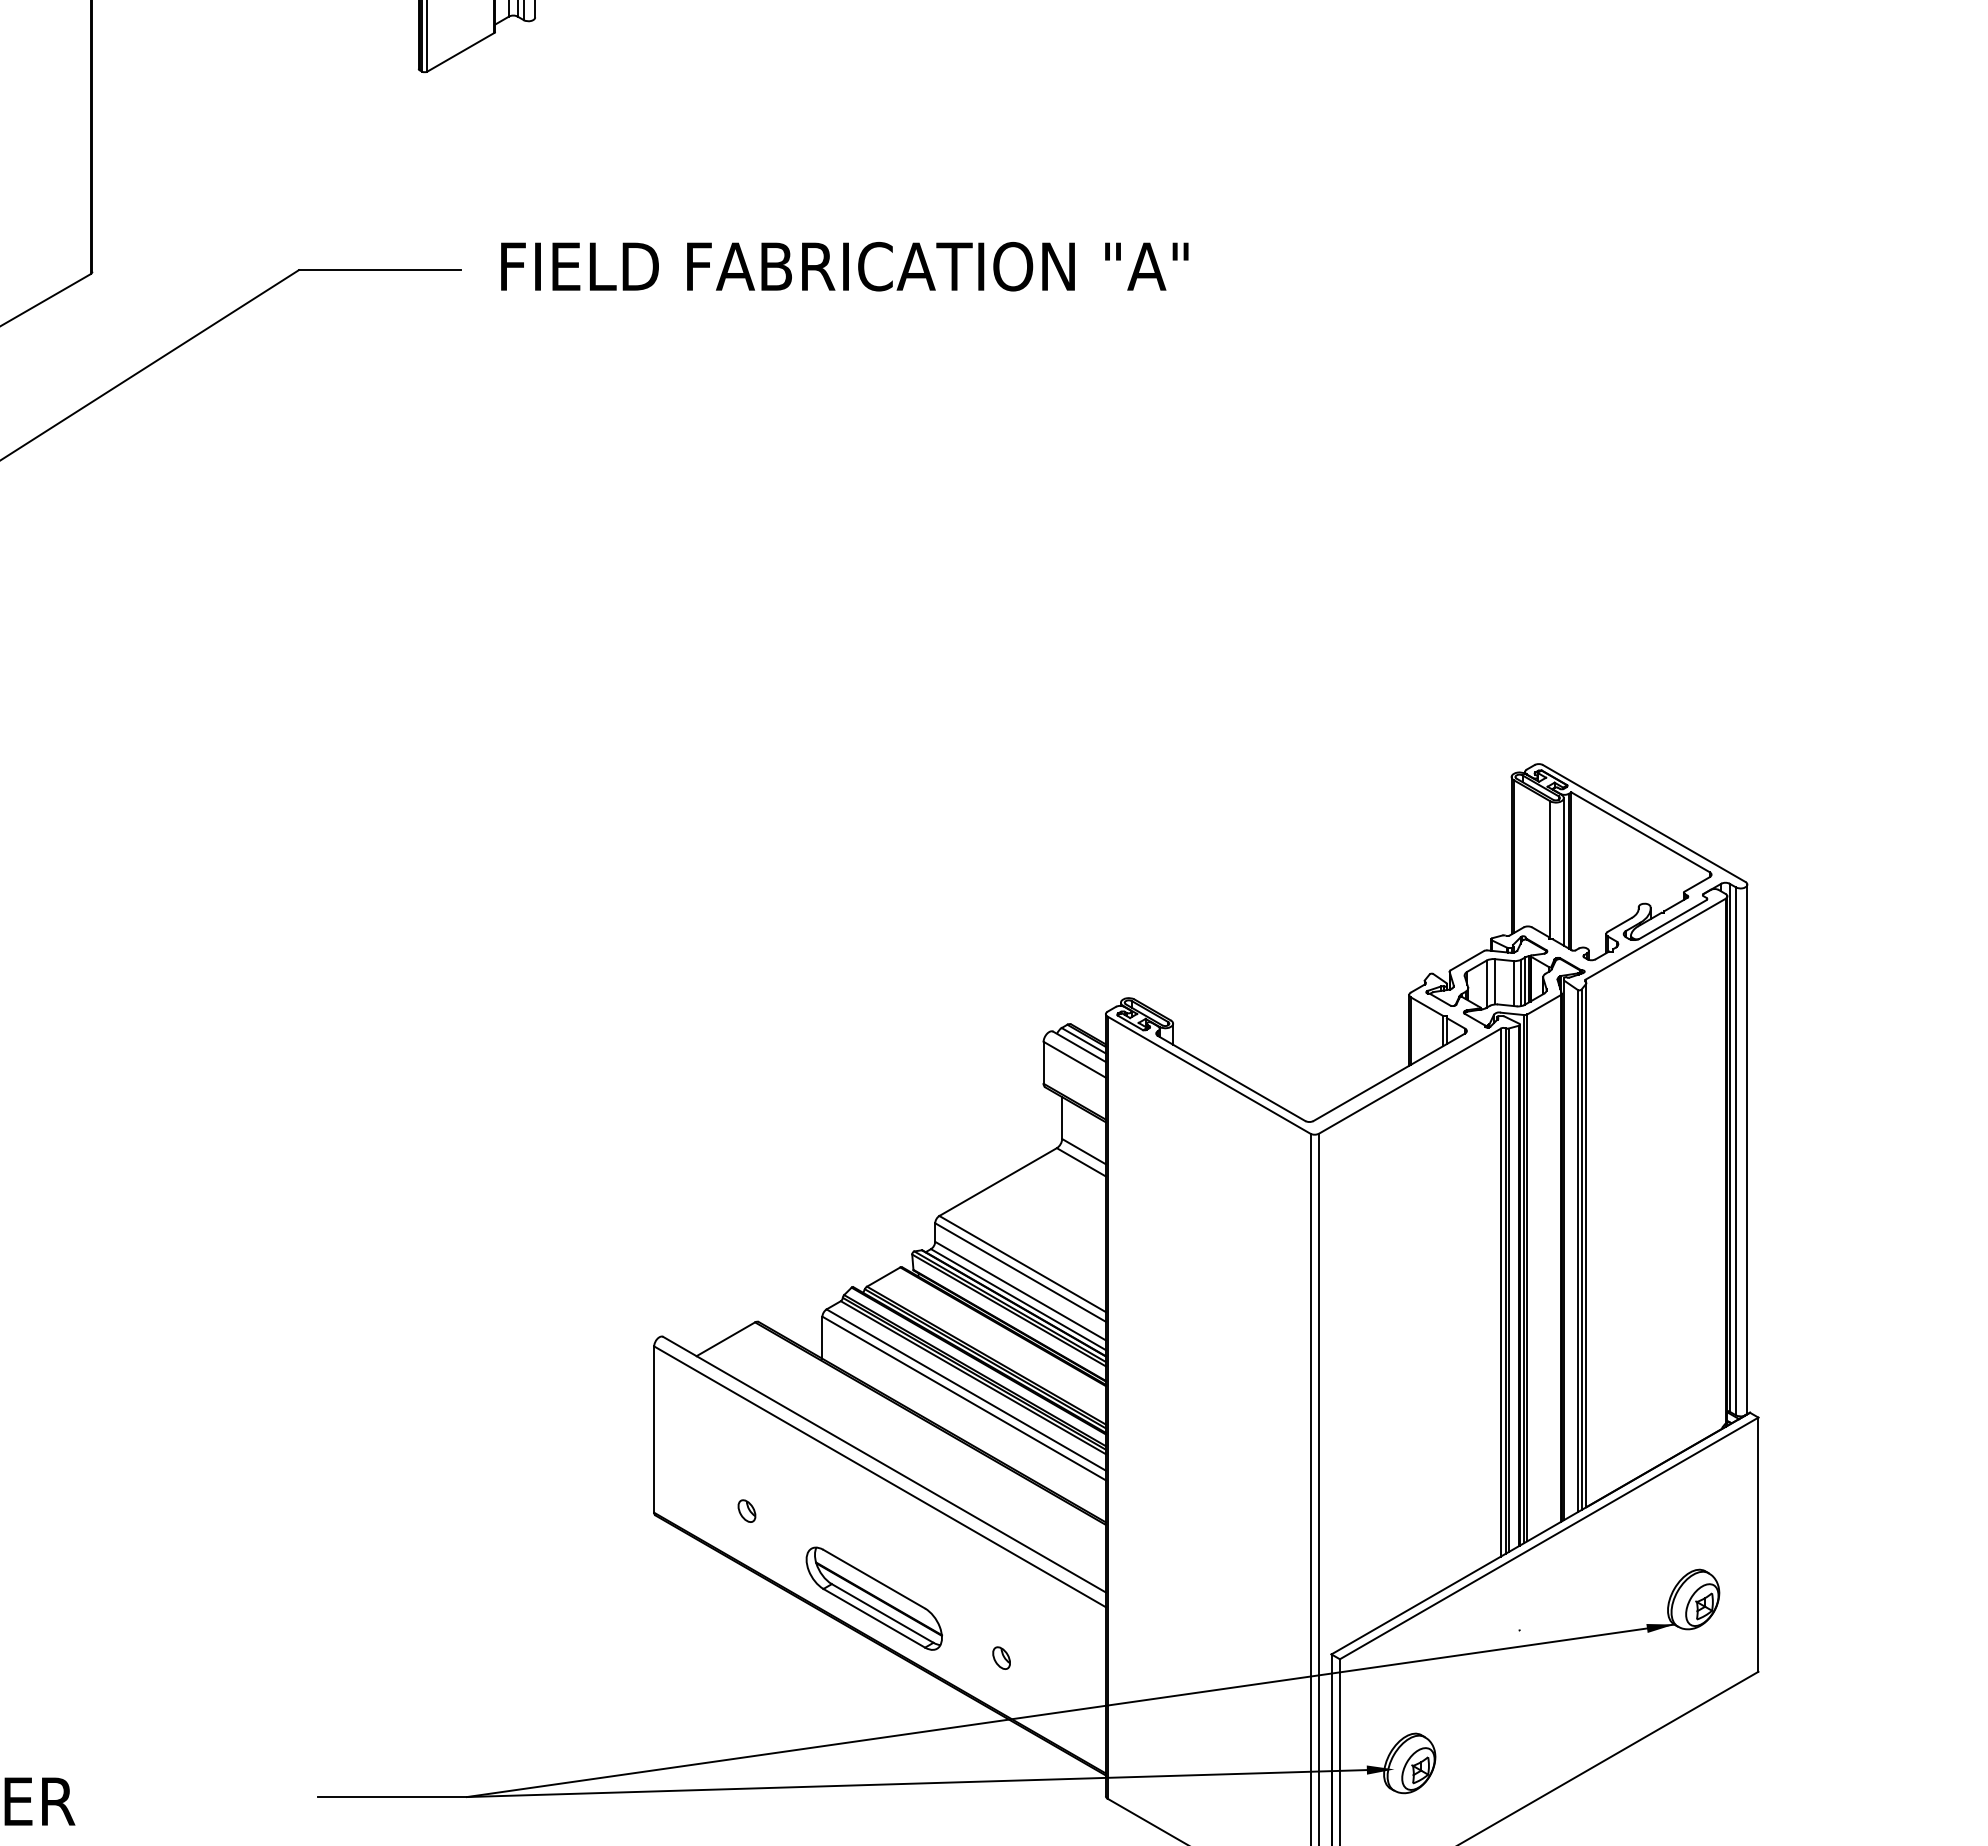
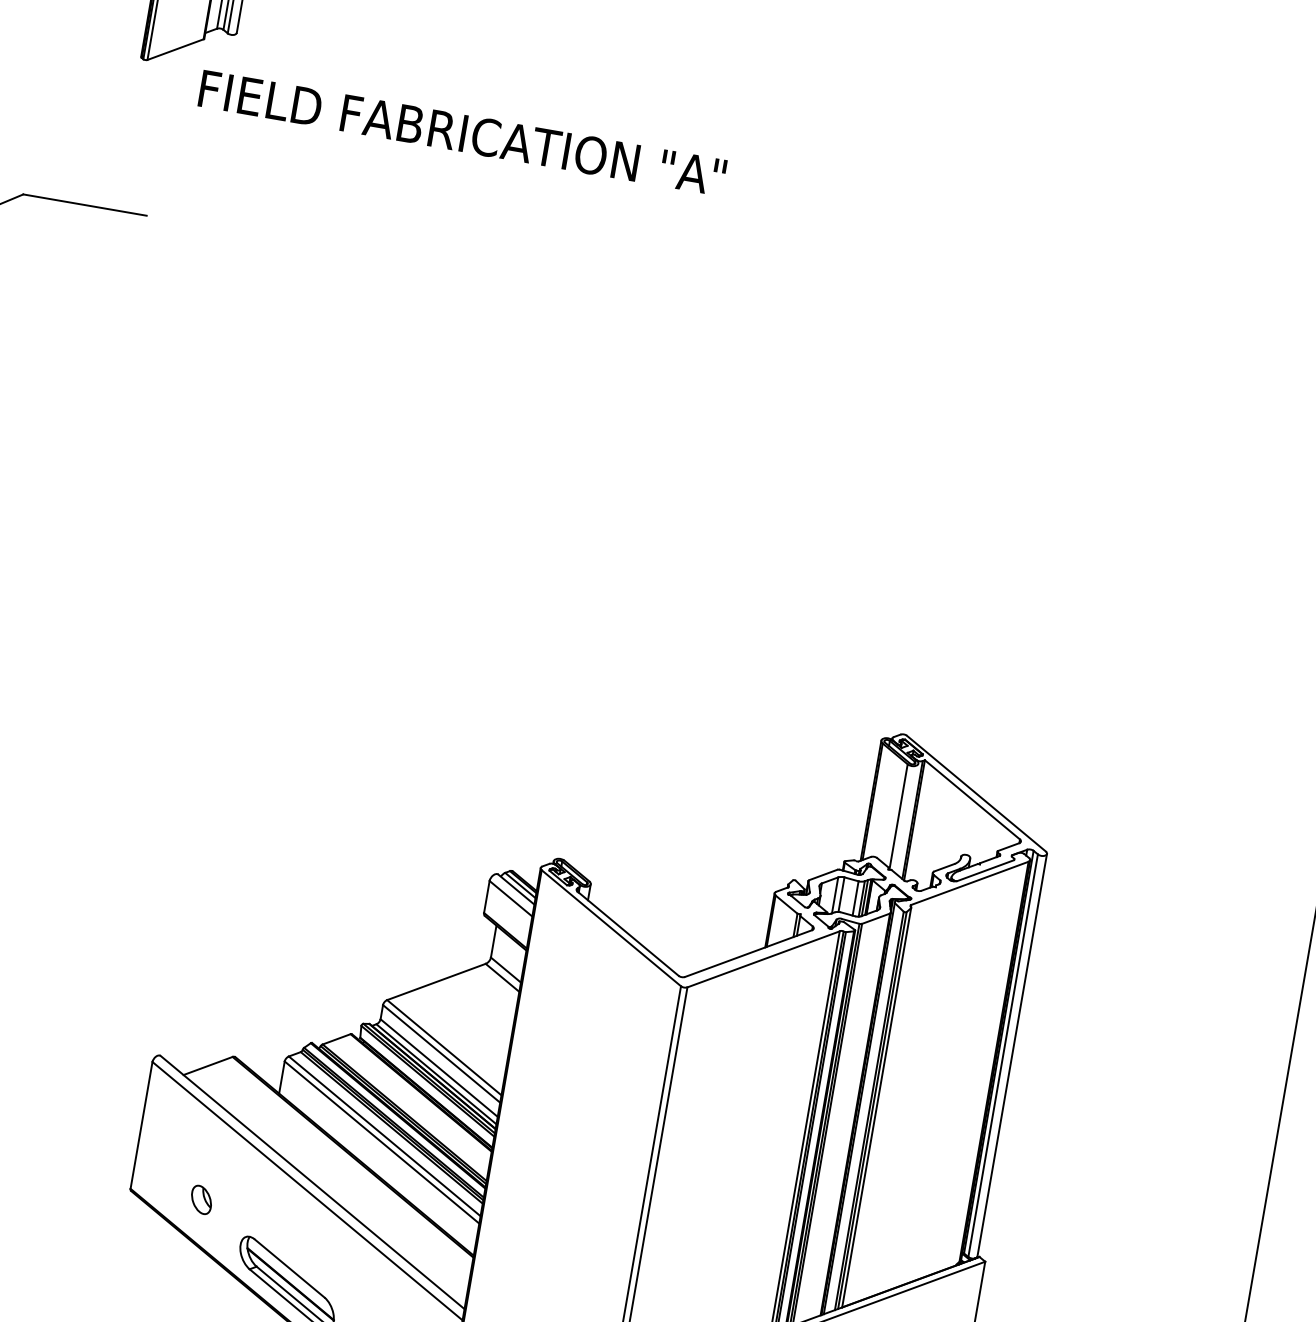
text: (844, 266) -> (462, 133), moved
line: (1563, 871) -> (908, 819), removed
part: (746, 1510) -> (201, 1199), size x1.6

